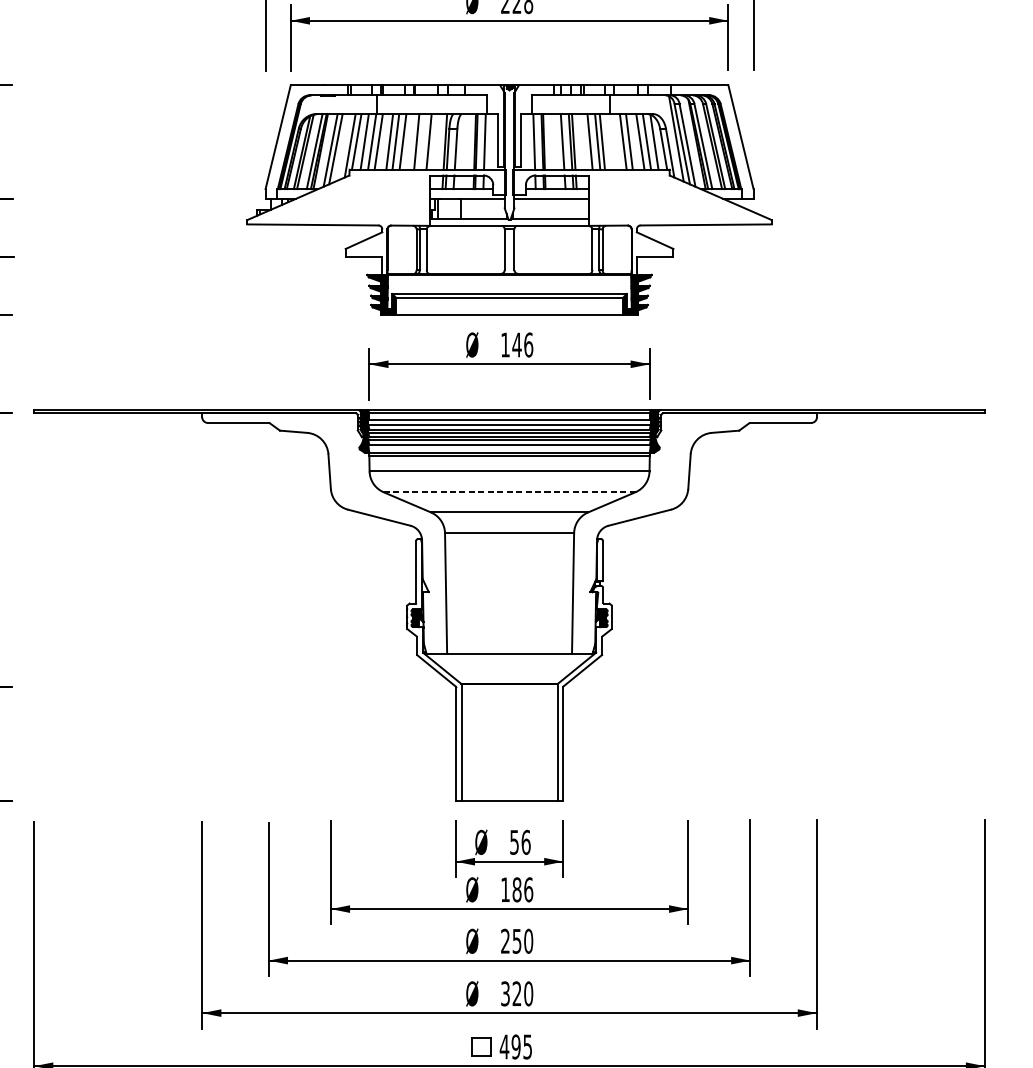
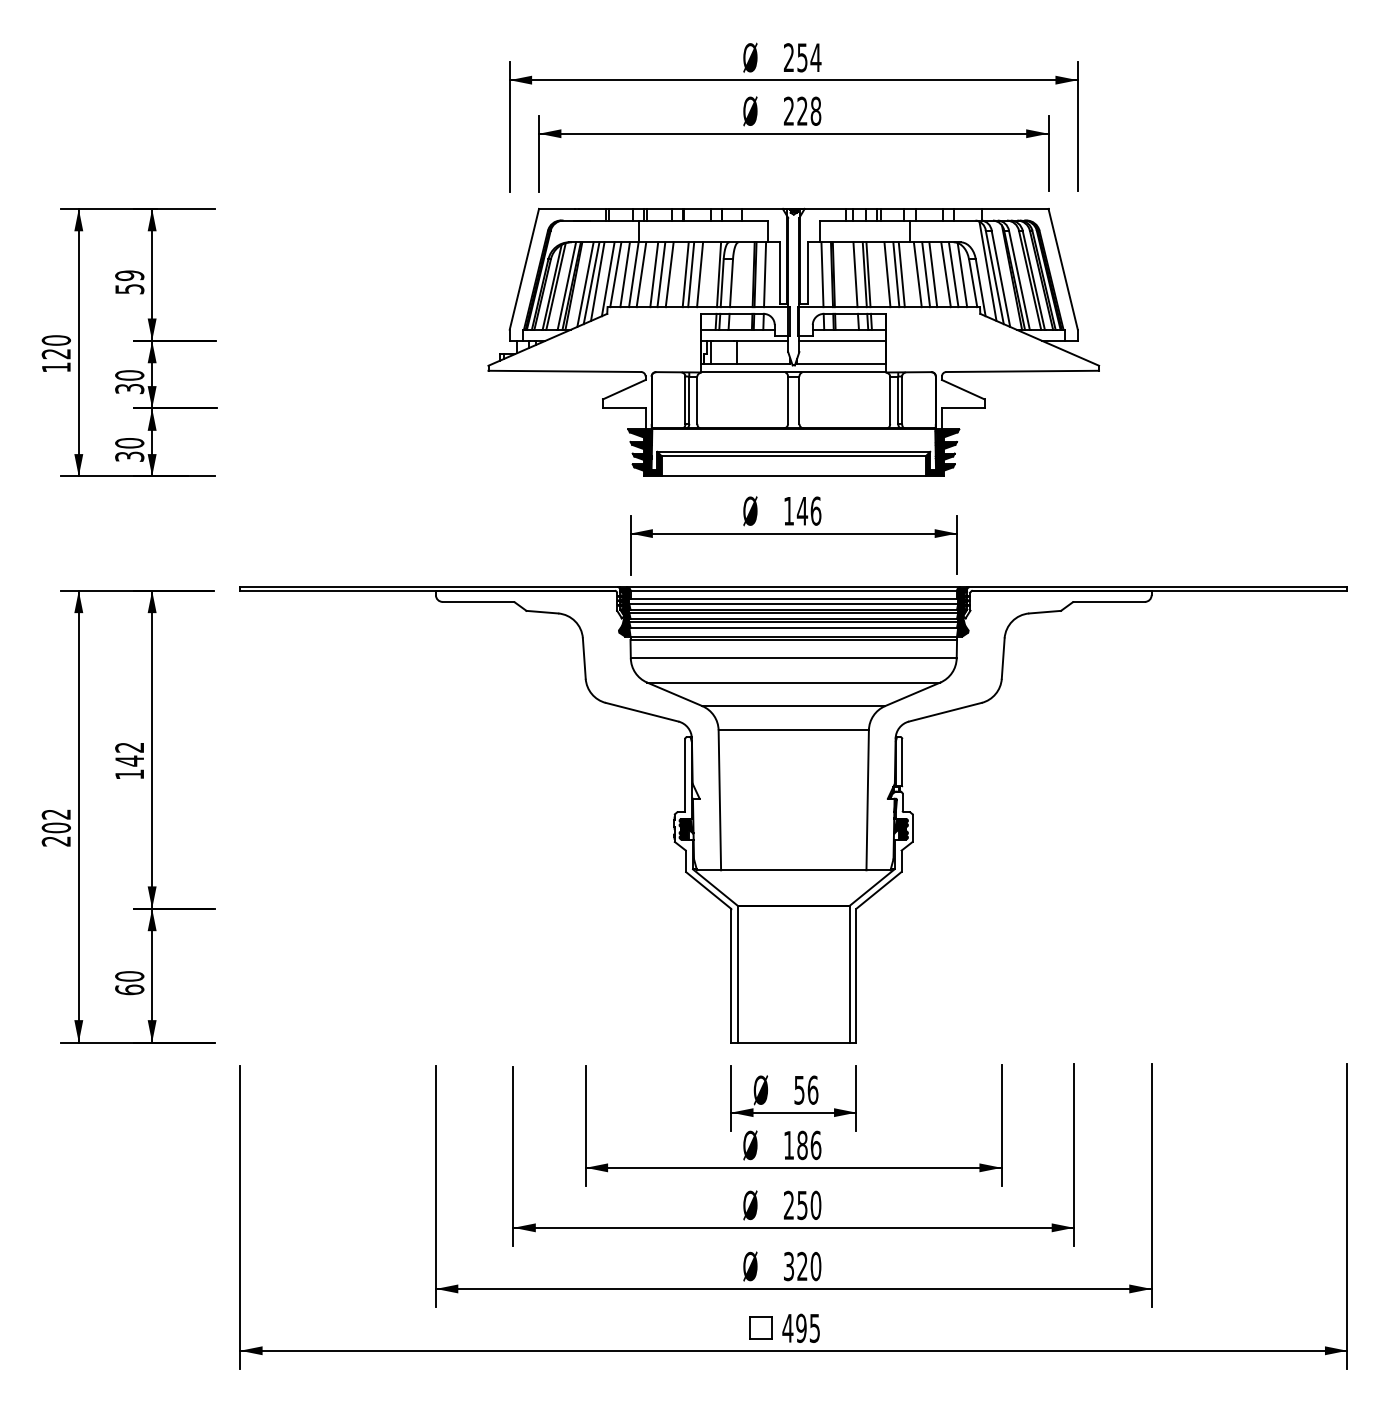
line: (421, 141) -> (691, 274), added
line: (615, 141) -> (917, 274), added
line: (340, 147) -> (597, 281), added
line: (509, 492) -> (793, 682), dashed -> solid

